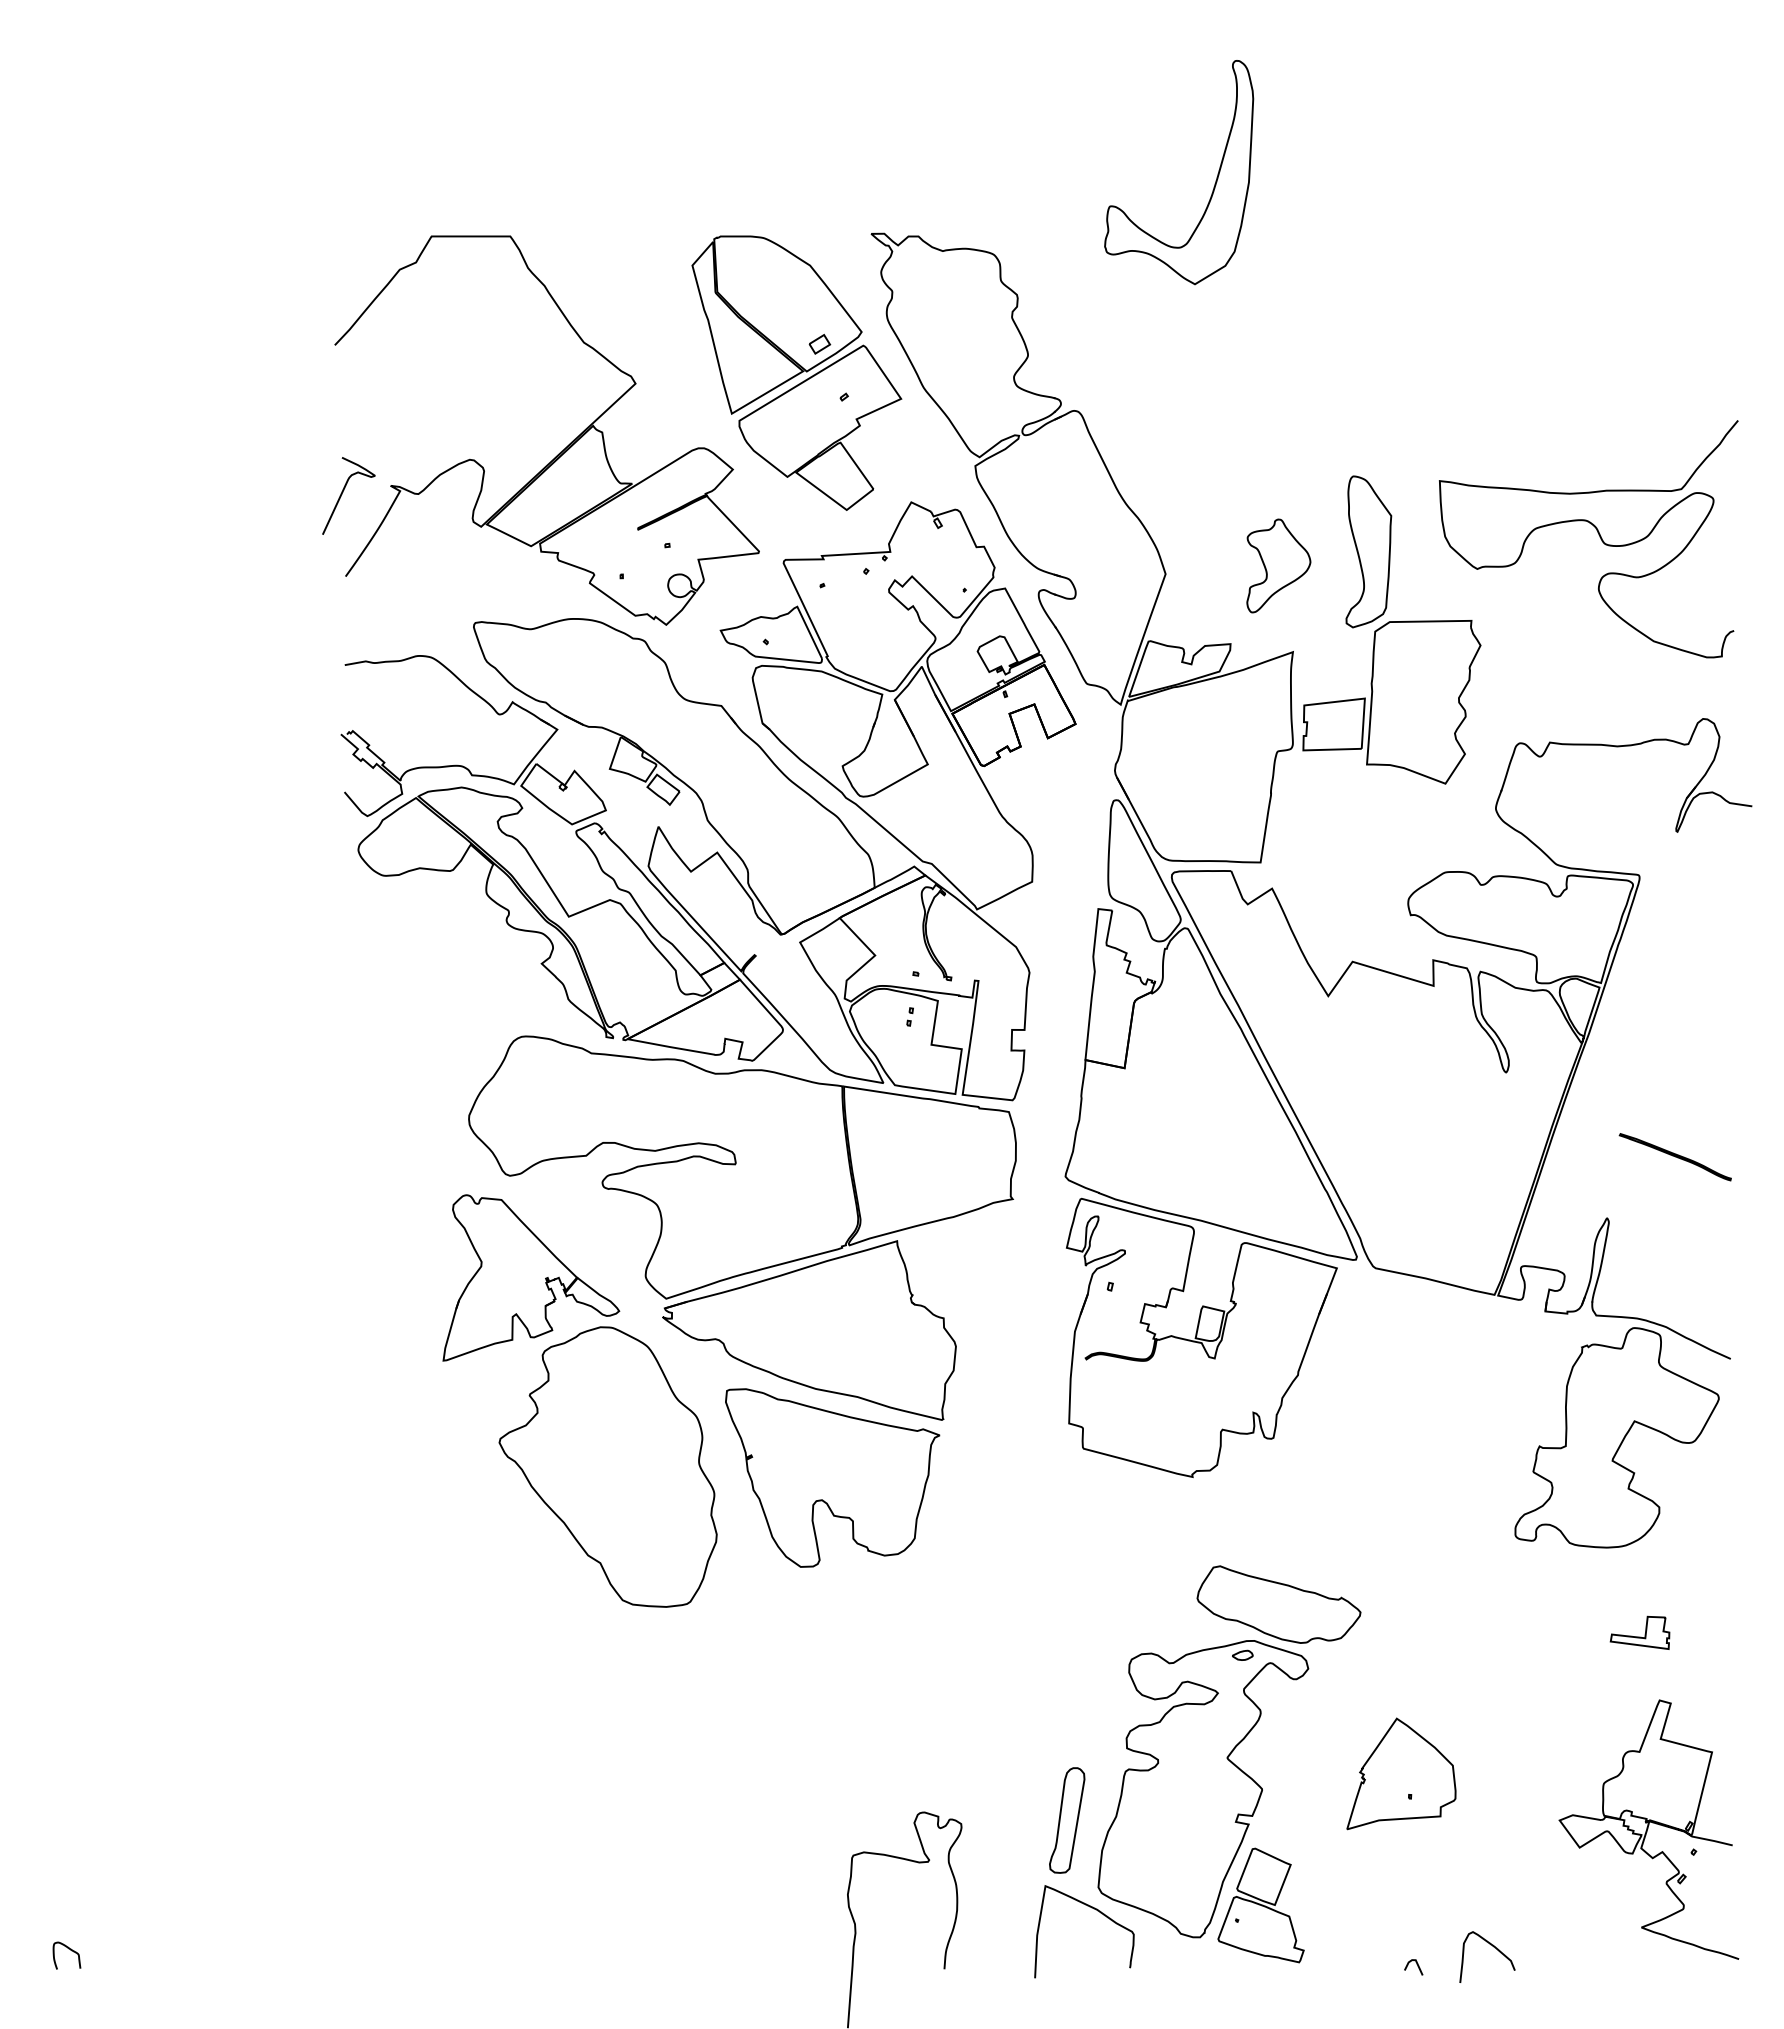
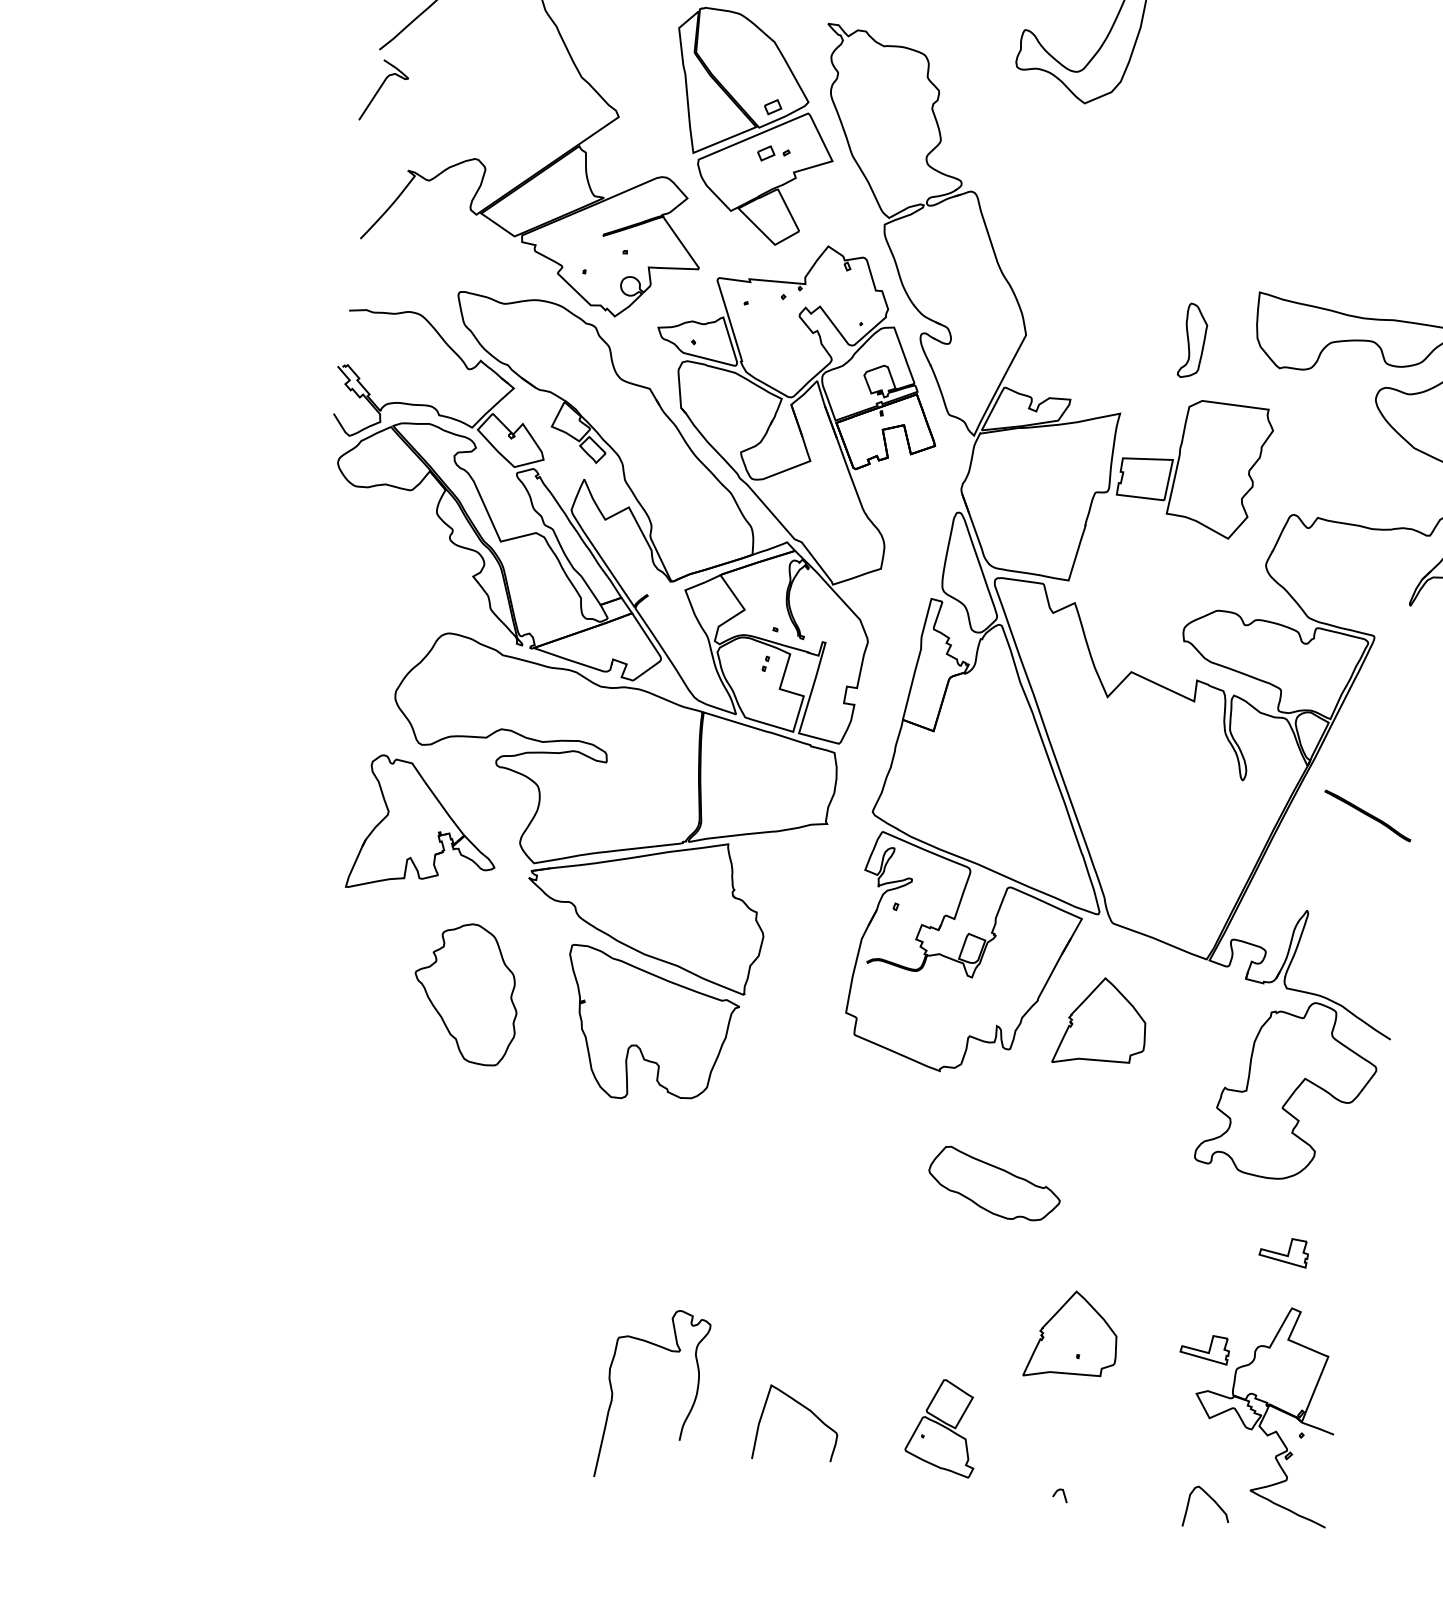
part: (819, 400) -> (766, 152), added
curve: (343, 492) -> (380, 88), moved
part: (1368, 551) -> (1193, 341), size x0.6
part: (1278, 565) -> (1118, 341), removed
curve: (1674, 1156) -> (1367, 815), moved
part: (1380, 1390) -> (1102, 1023), added
part: (607, 1466) -> (466, 992), size x0.6
part: (1561, 1763) -> (1204, 1347), added
part: (1203, 1789) -> (911, 1325), removed
part: (1067, 1820) -> (797, 1334), removed
curve: (1493, 1947) -> (1213, 1501), moved

